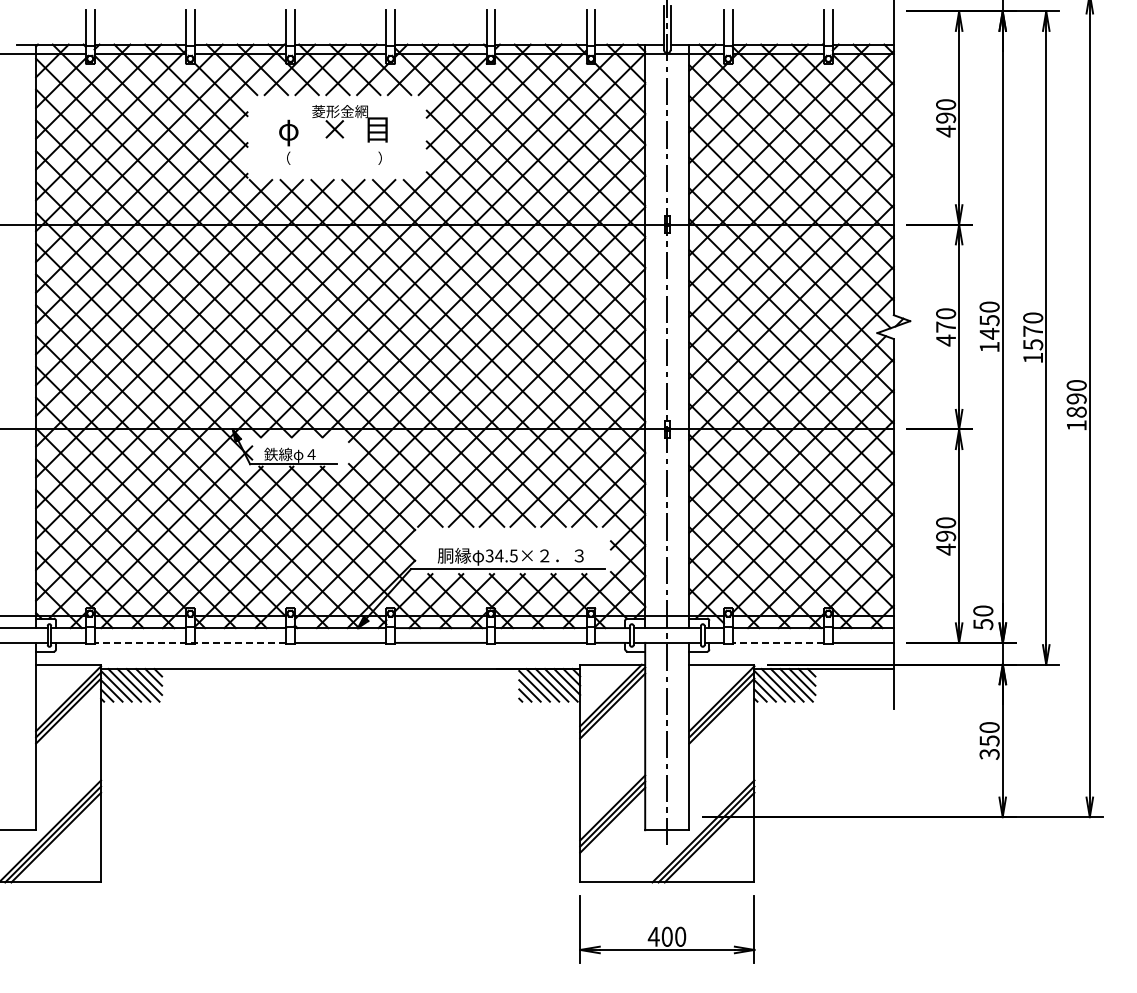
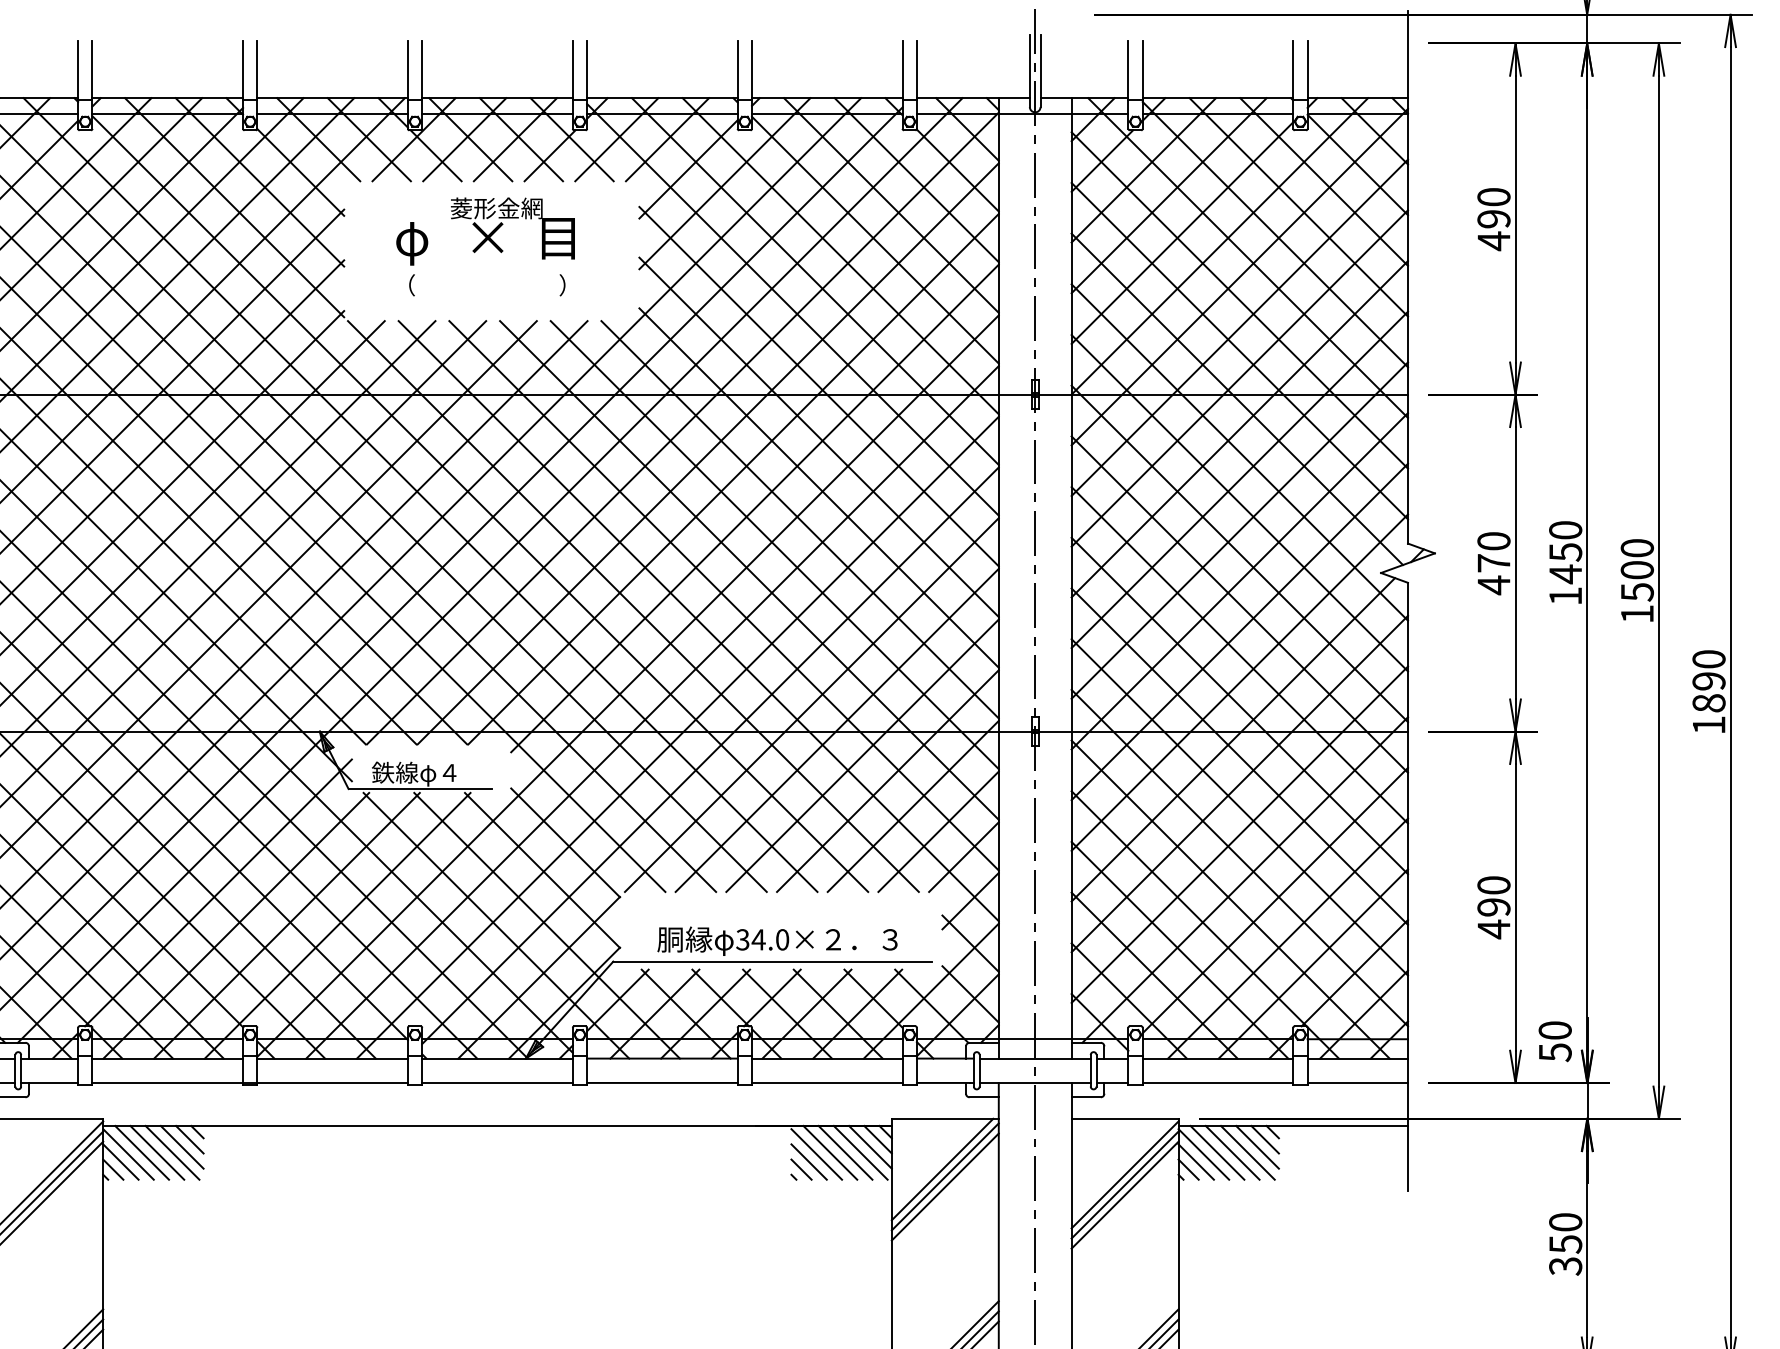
text: (1033, 330) -> (1637, 568), 1570 -> 1500
text: (513, 555) -> (782, 939), 34.5× -> 34.0×
line: (190, 642) -> (250, 1082), dashed -> solid
line: (778, 642) -> (1218, 1082), dashed -> solid

